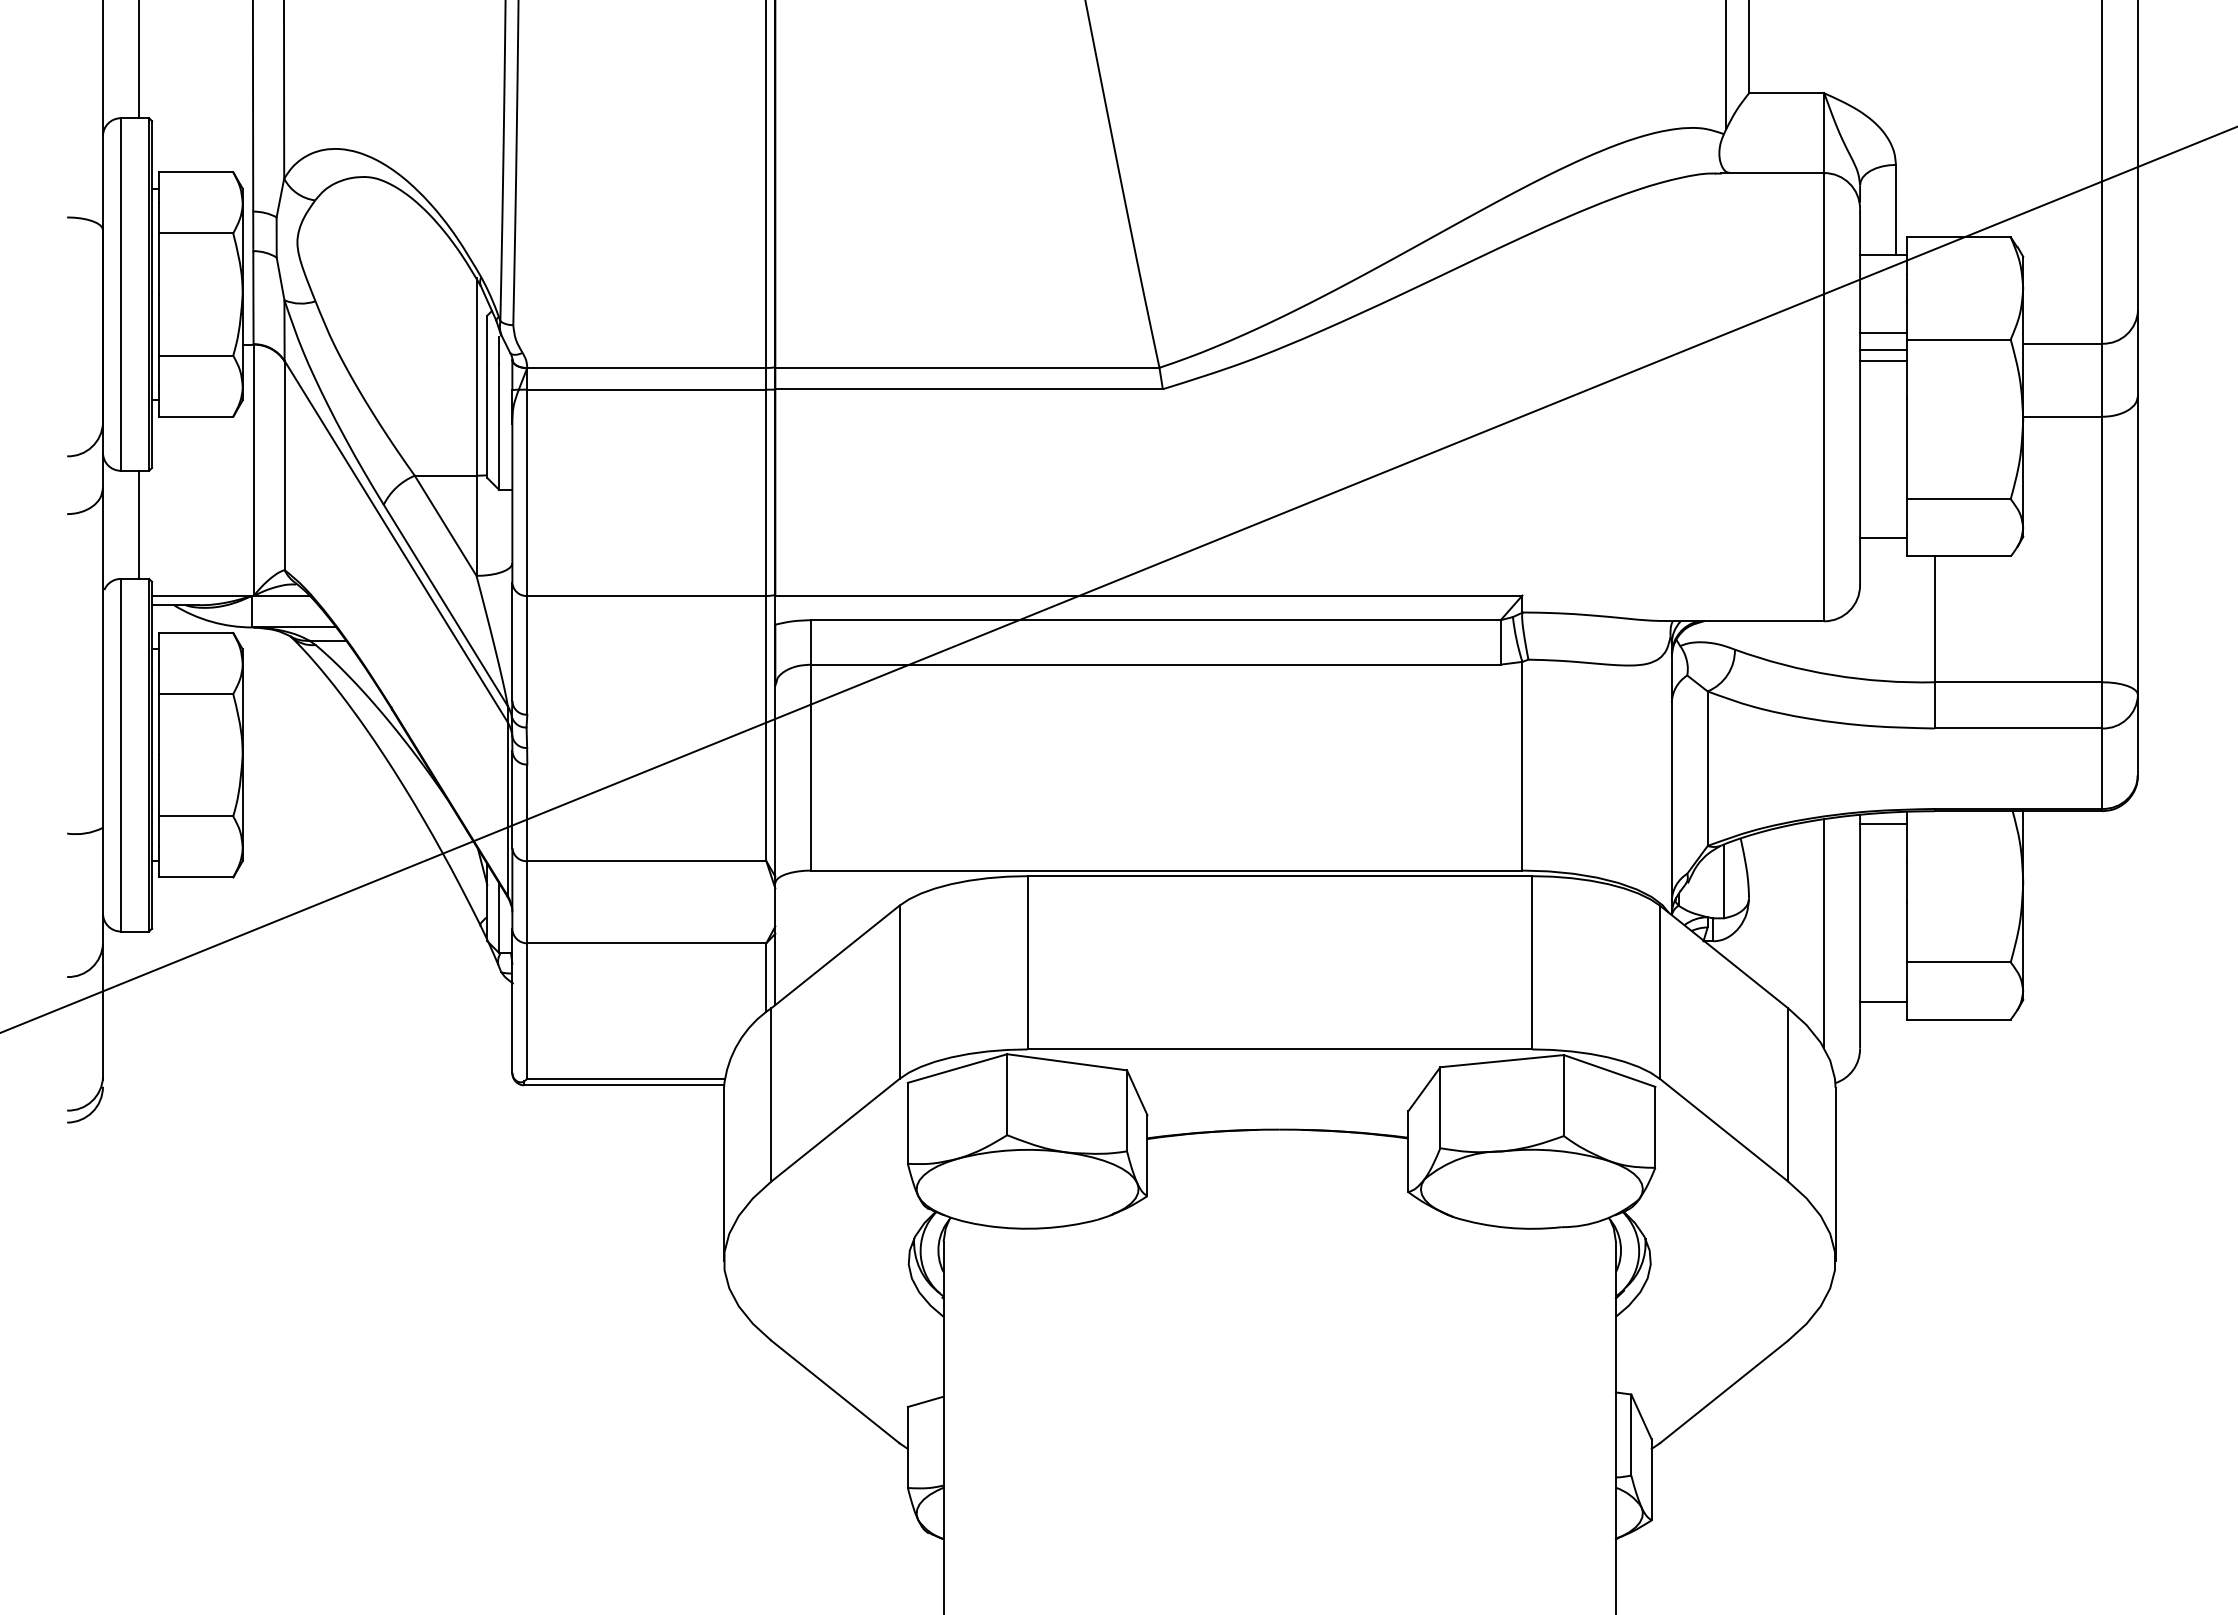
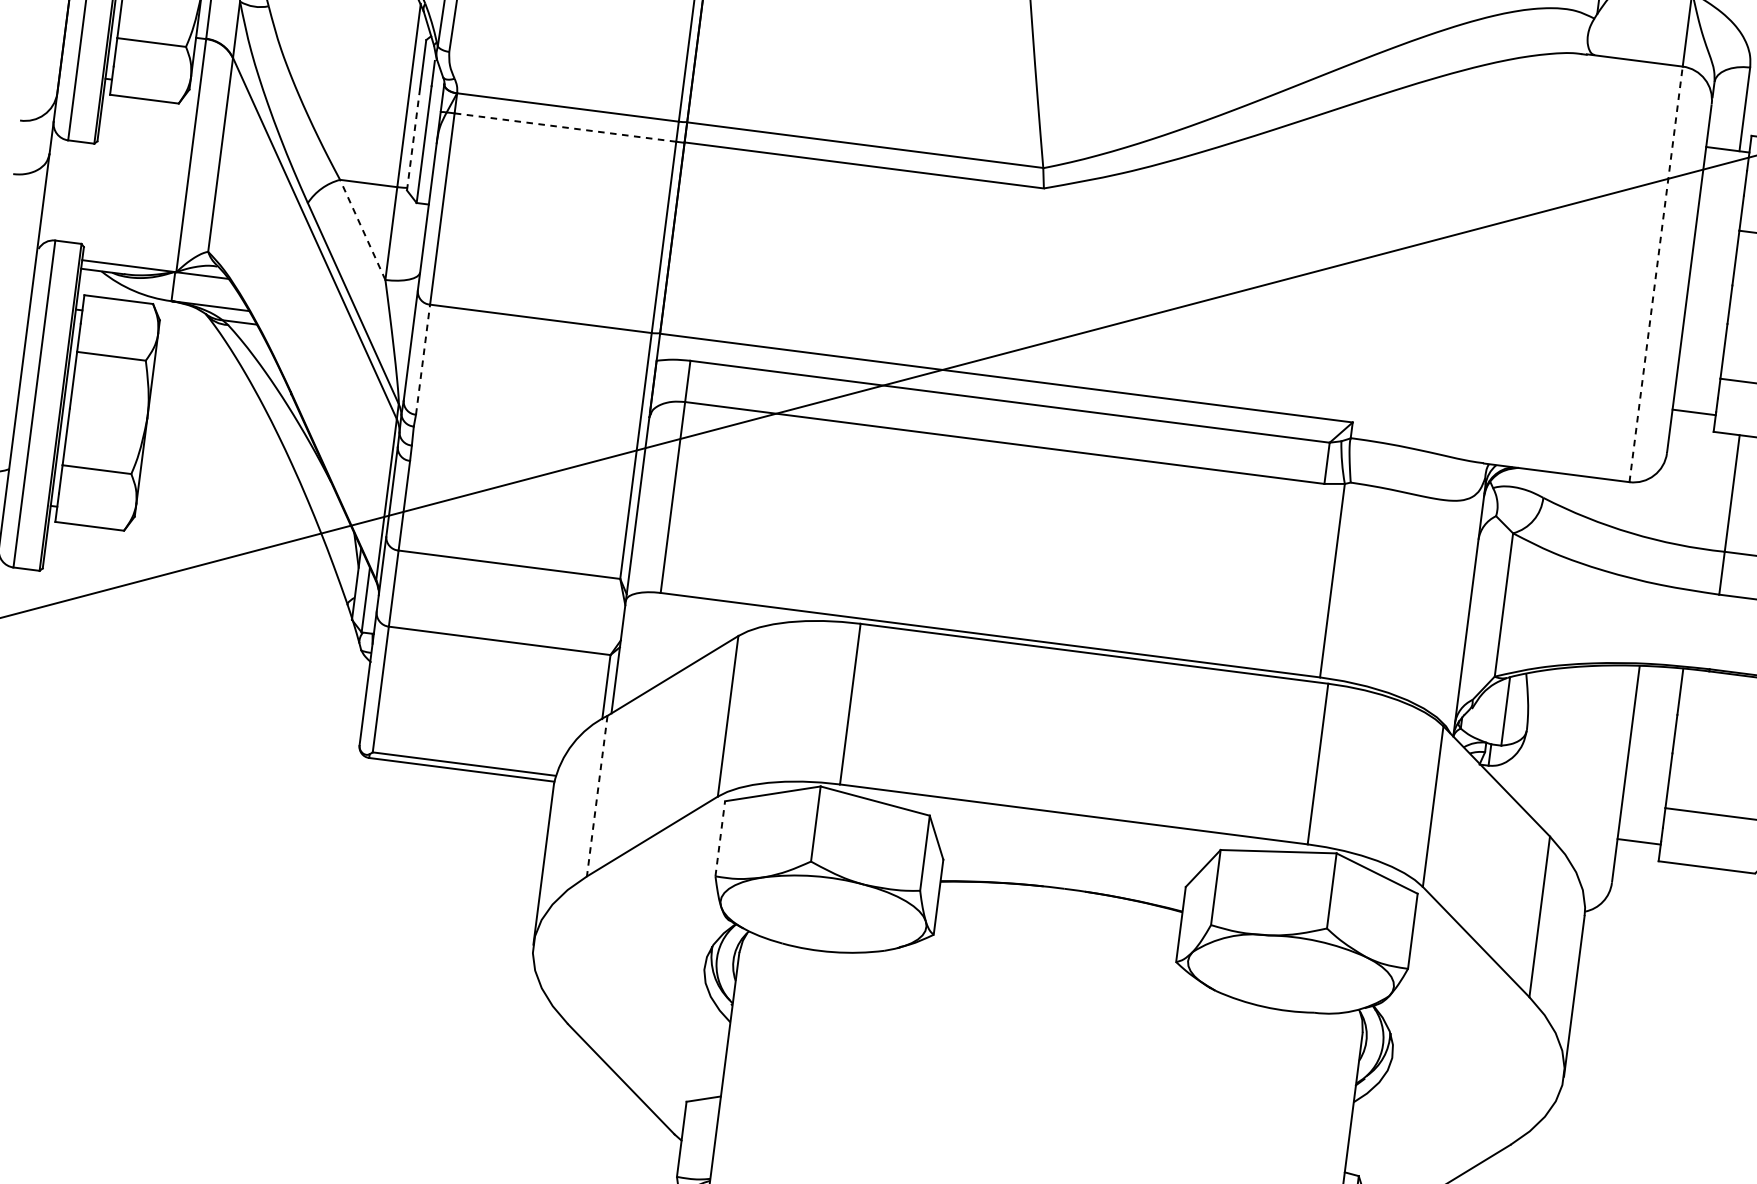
line: (1883, 332) -> (1718, 221), removed
line: (1883, 349) -> (1716, 237), removed
line: (1883, 360) -> (1715, 247), removed
line: (646, 389) -> (565, 127), solid -> dashed
line: (1824, 396) -> (1656, 273), solid -> dashed
line: (487, 423) -> (413, 140), solid -> dashed
line: (138, 524) -> (78, 192), removed
line: (445, 525) -> (362, 229), solid -> dashed
line: (527, 654) -> (423, 358), solid -> dashed
line: (1883, 824) -> (1660, 677), removed
line: (1824, 933) -> (1592, 771), removed
line: (771, 1094) -> (597, 795), solid -> dashed
line: (907, 1122) -> (720, 837), solid -> dashed

